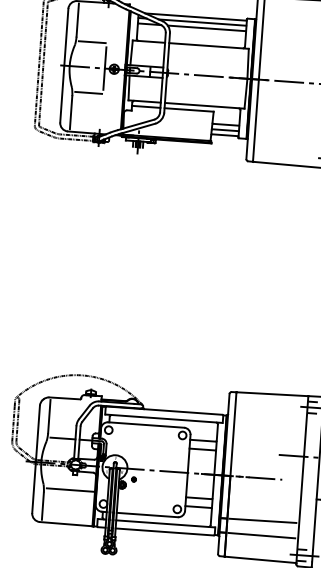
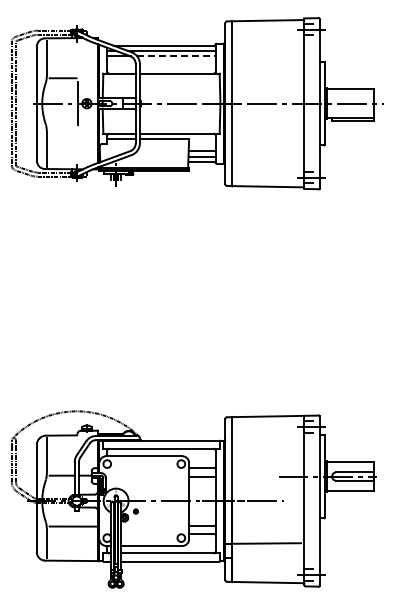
line: (206, 28) -> (176, 56), solid -> dashed
line: (88, 93) -> (62, 129), removed
line: (260, 535) -> (266, 558), removed

